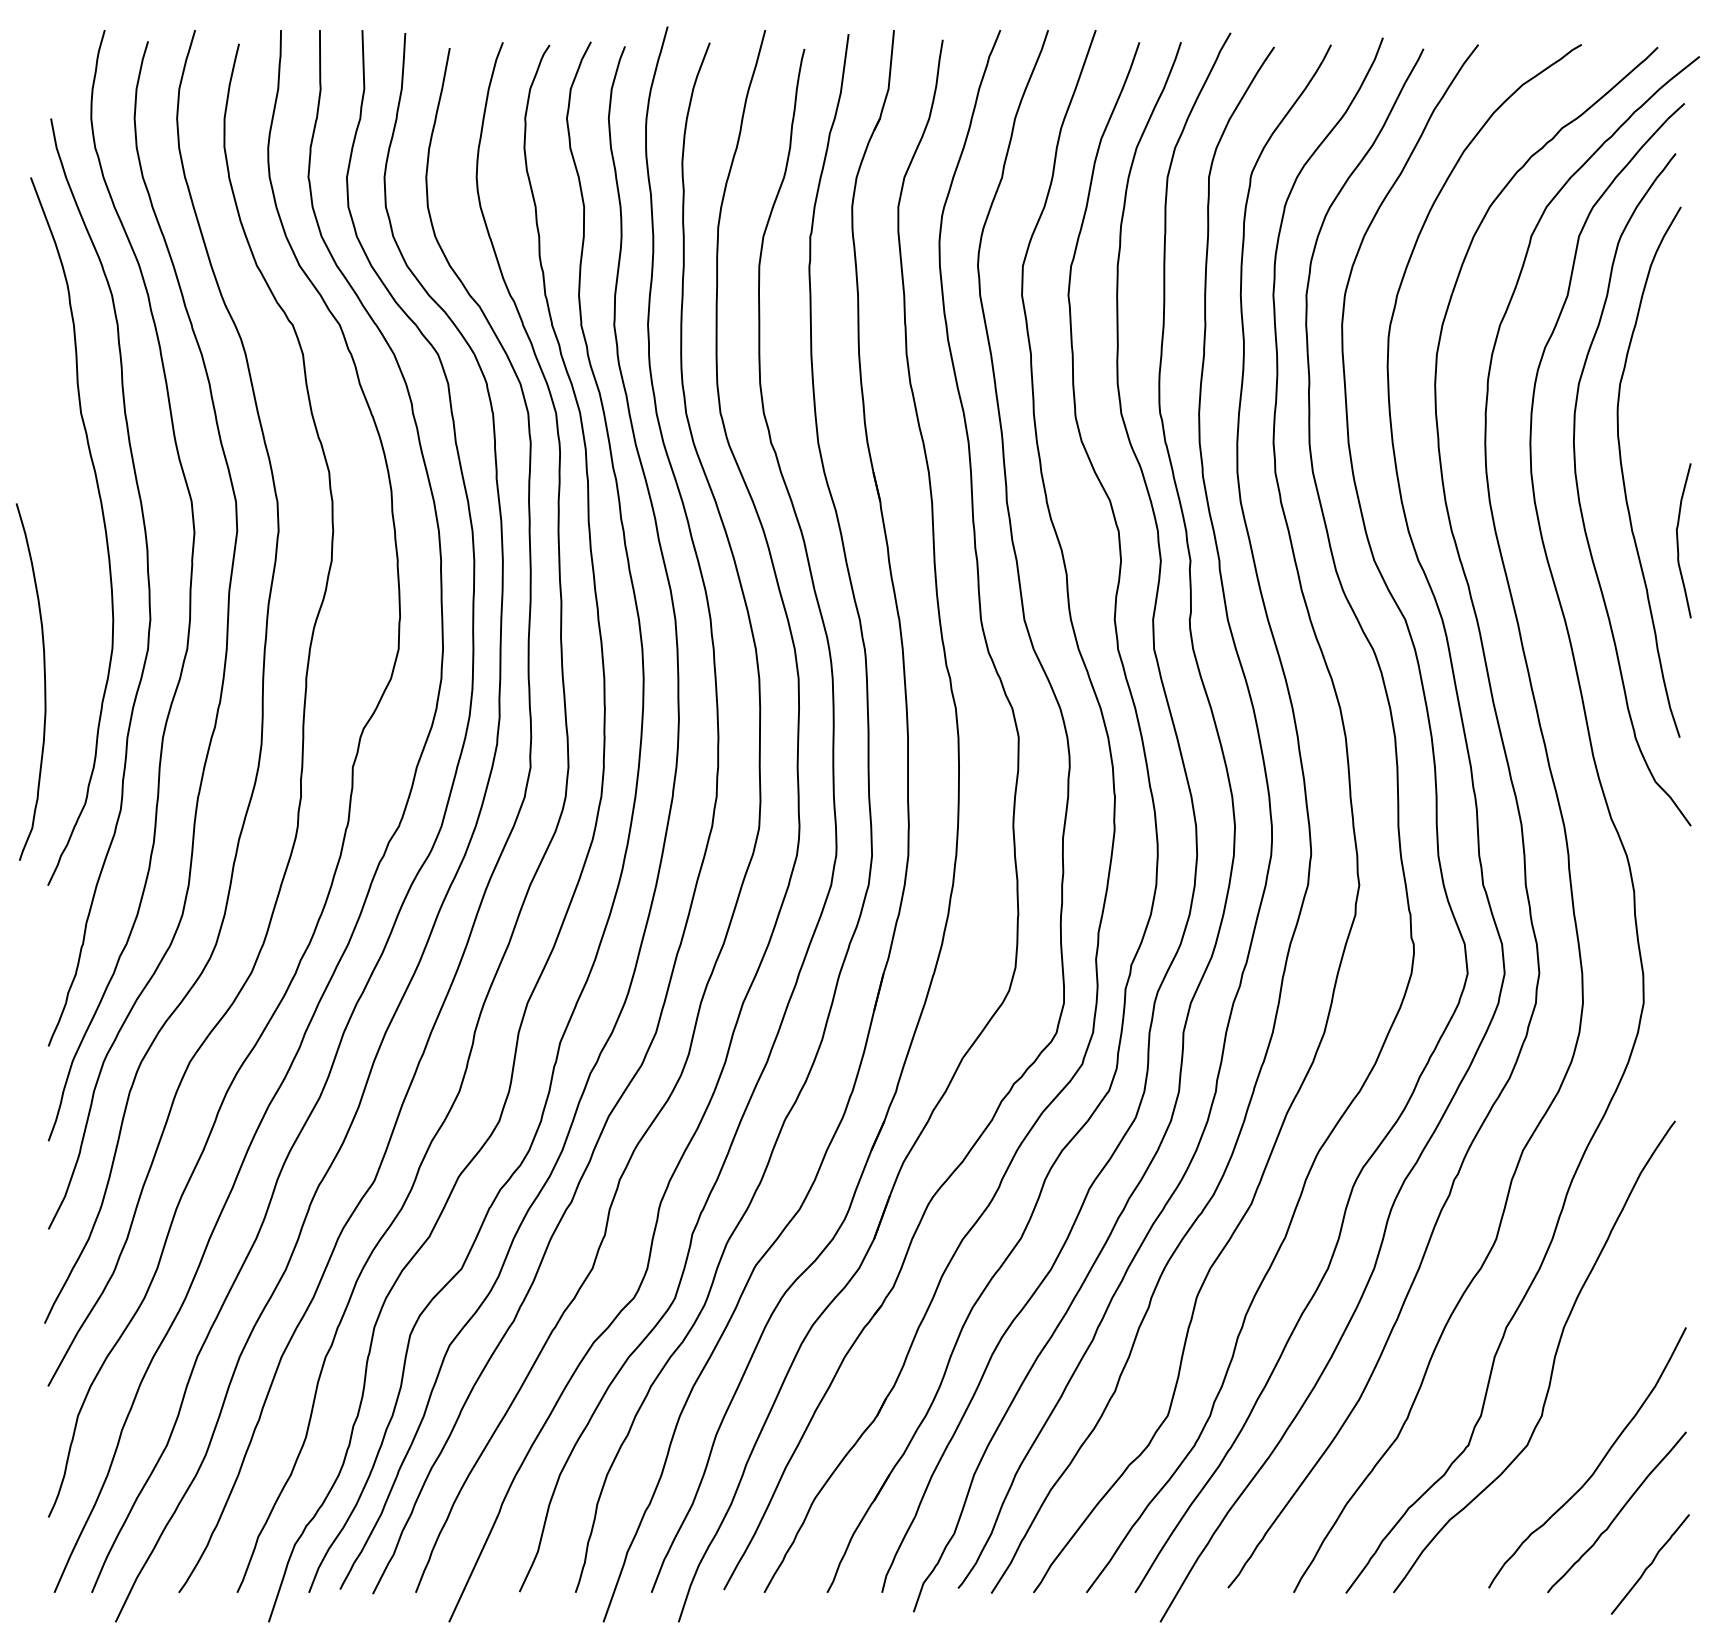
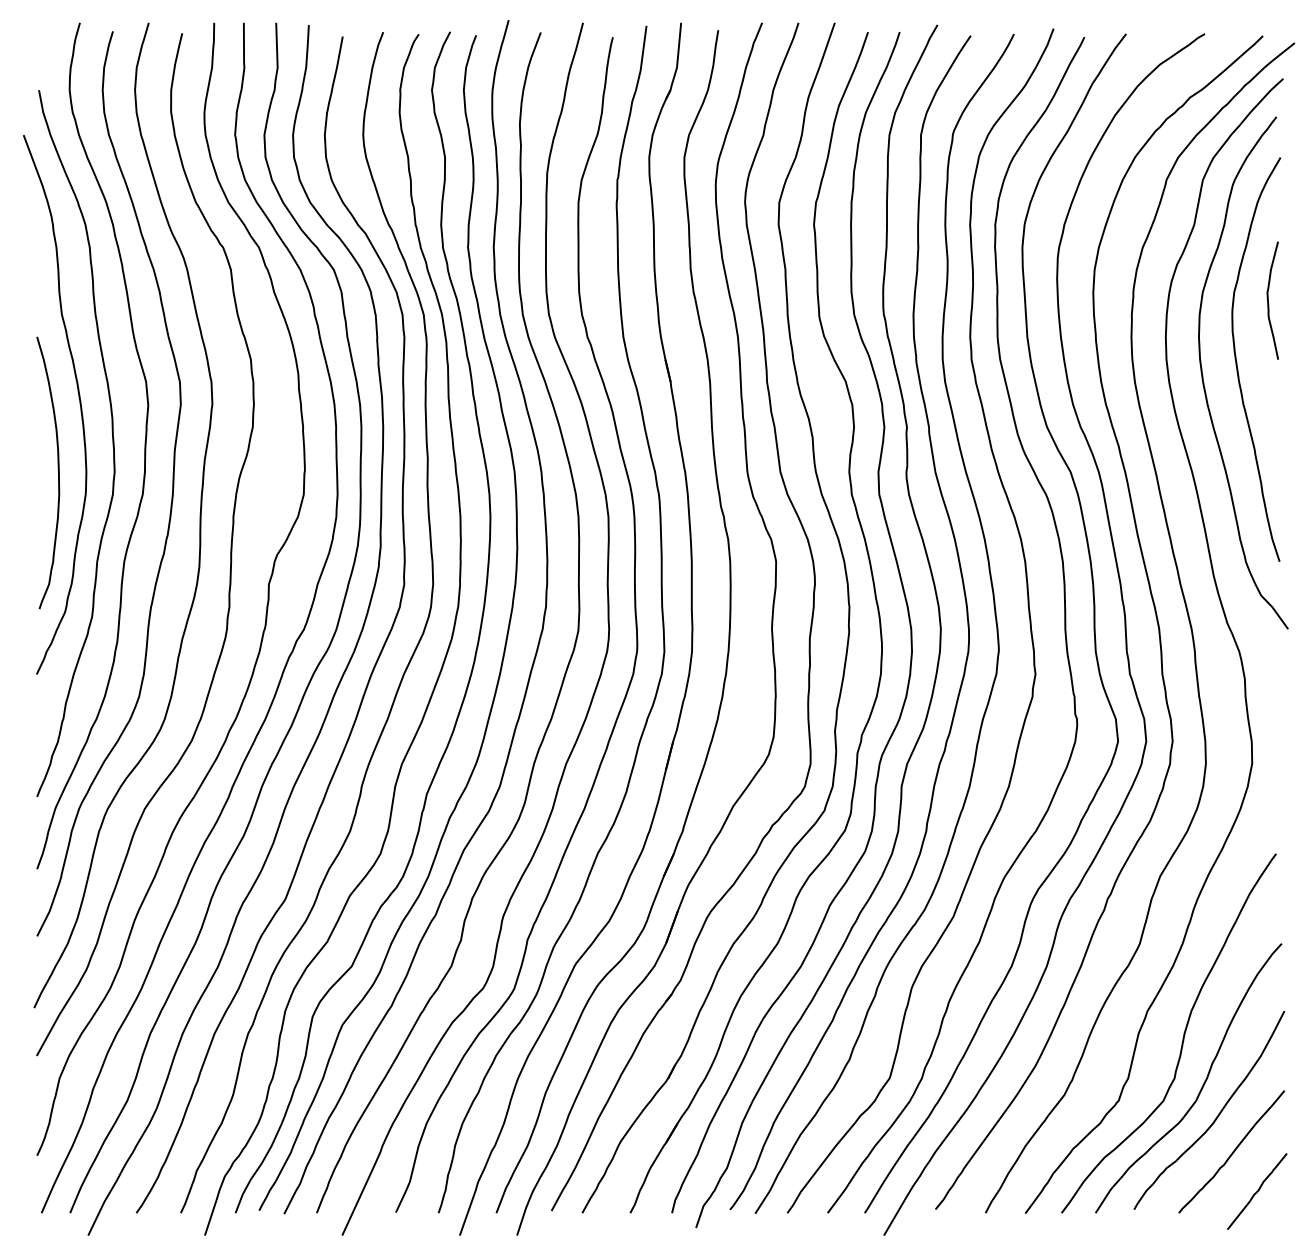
curve: (1678, 540) -> (1268, 300), moved
curve: (44, 681) -> (58, 472), moved
curve: (1578, 1425) -> (1202, 1085), added

